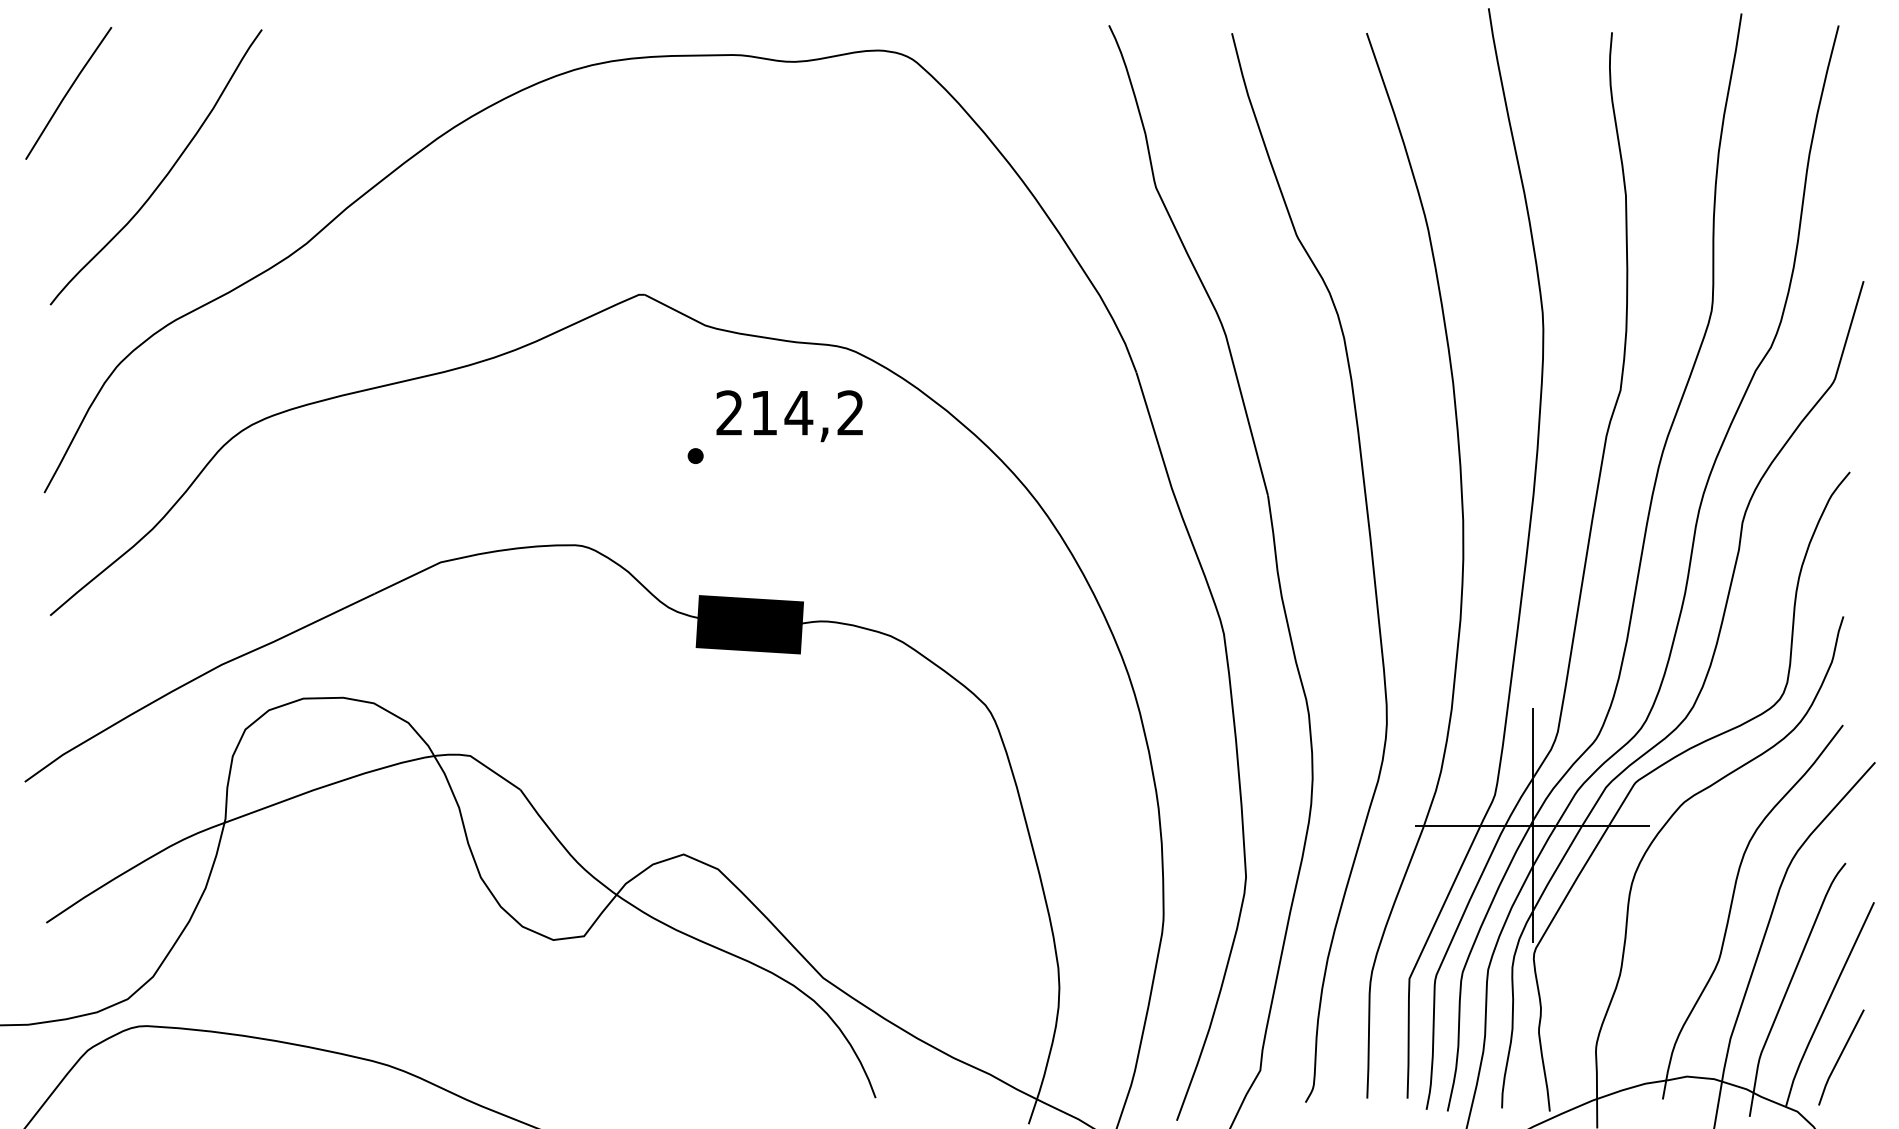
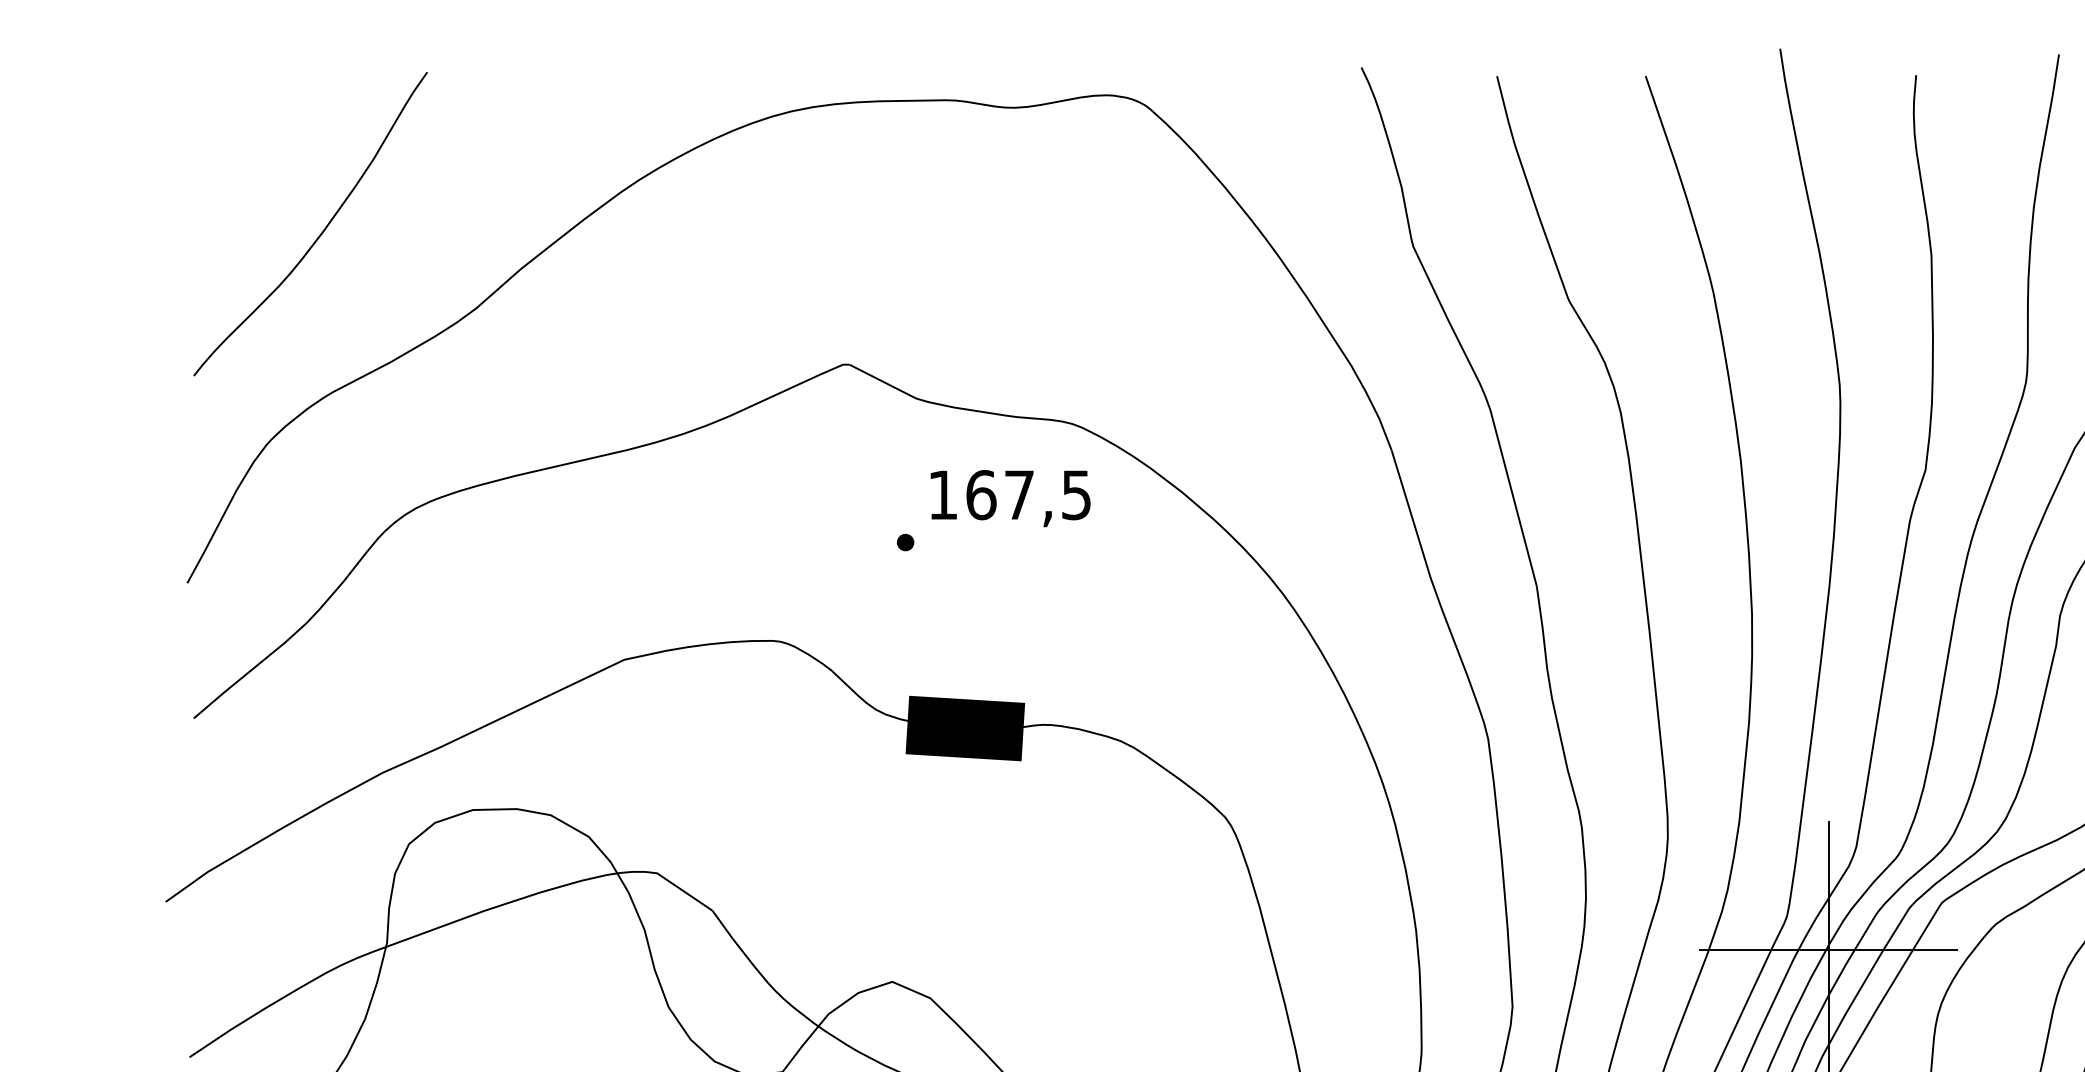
line: (68, 92) -> (213, 141), removed
text: (789, 412) -> (1009, 494), 214,2 -> 167,5

